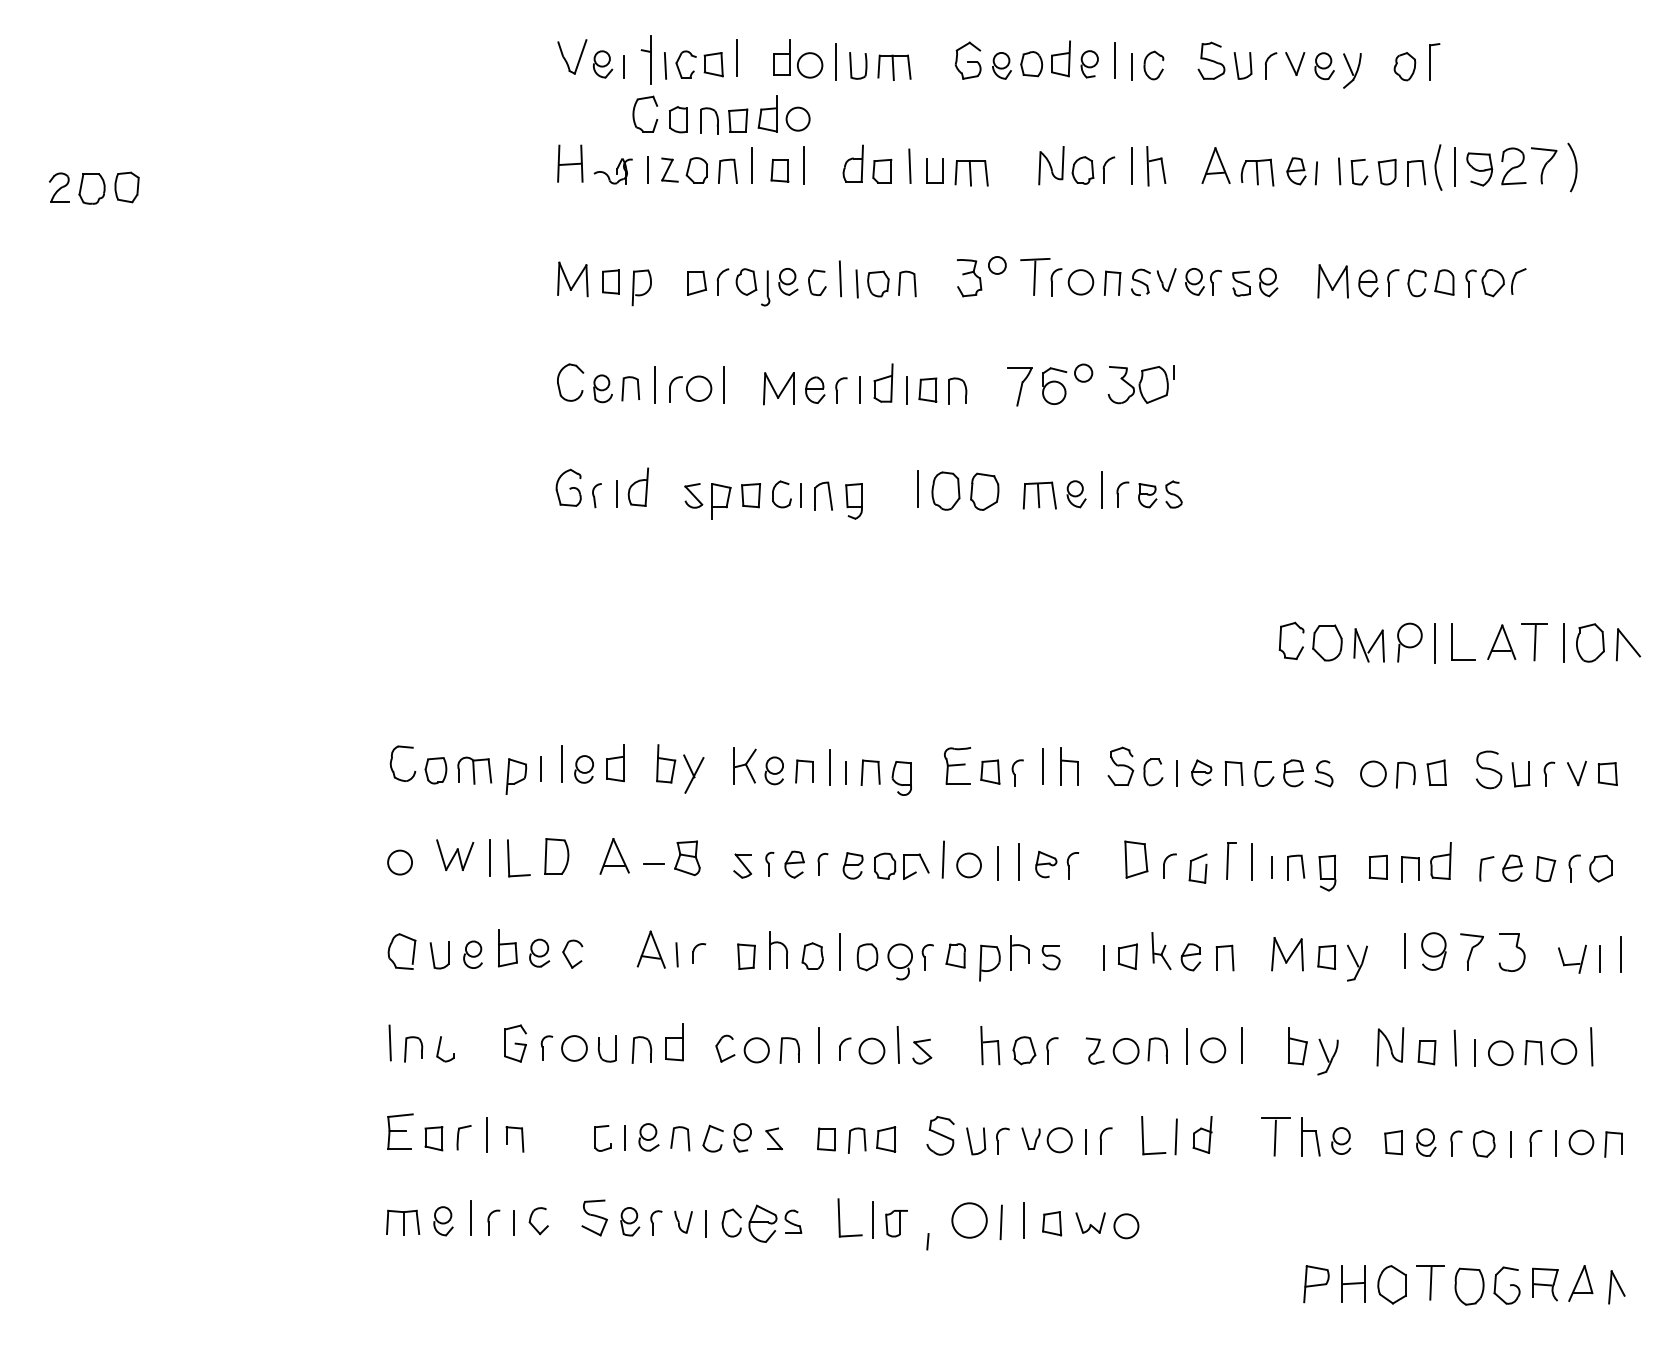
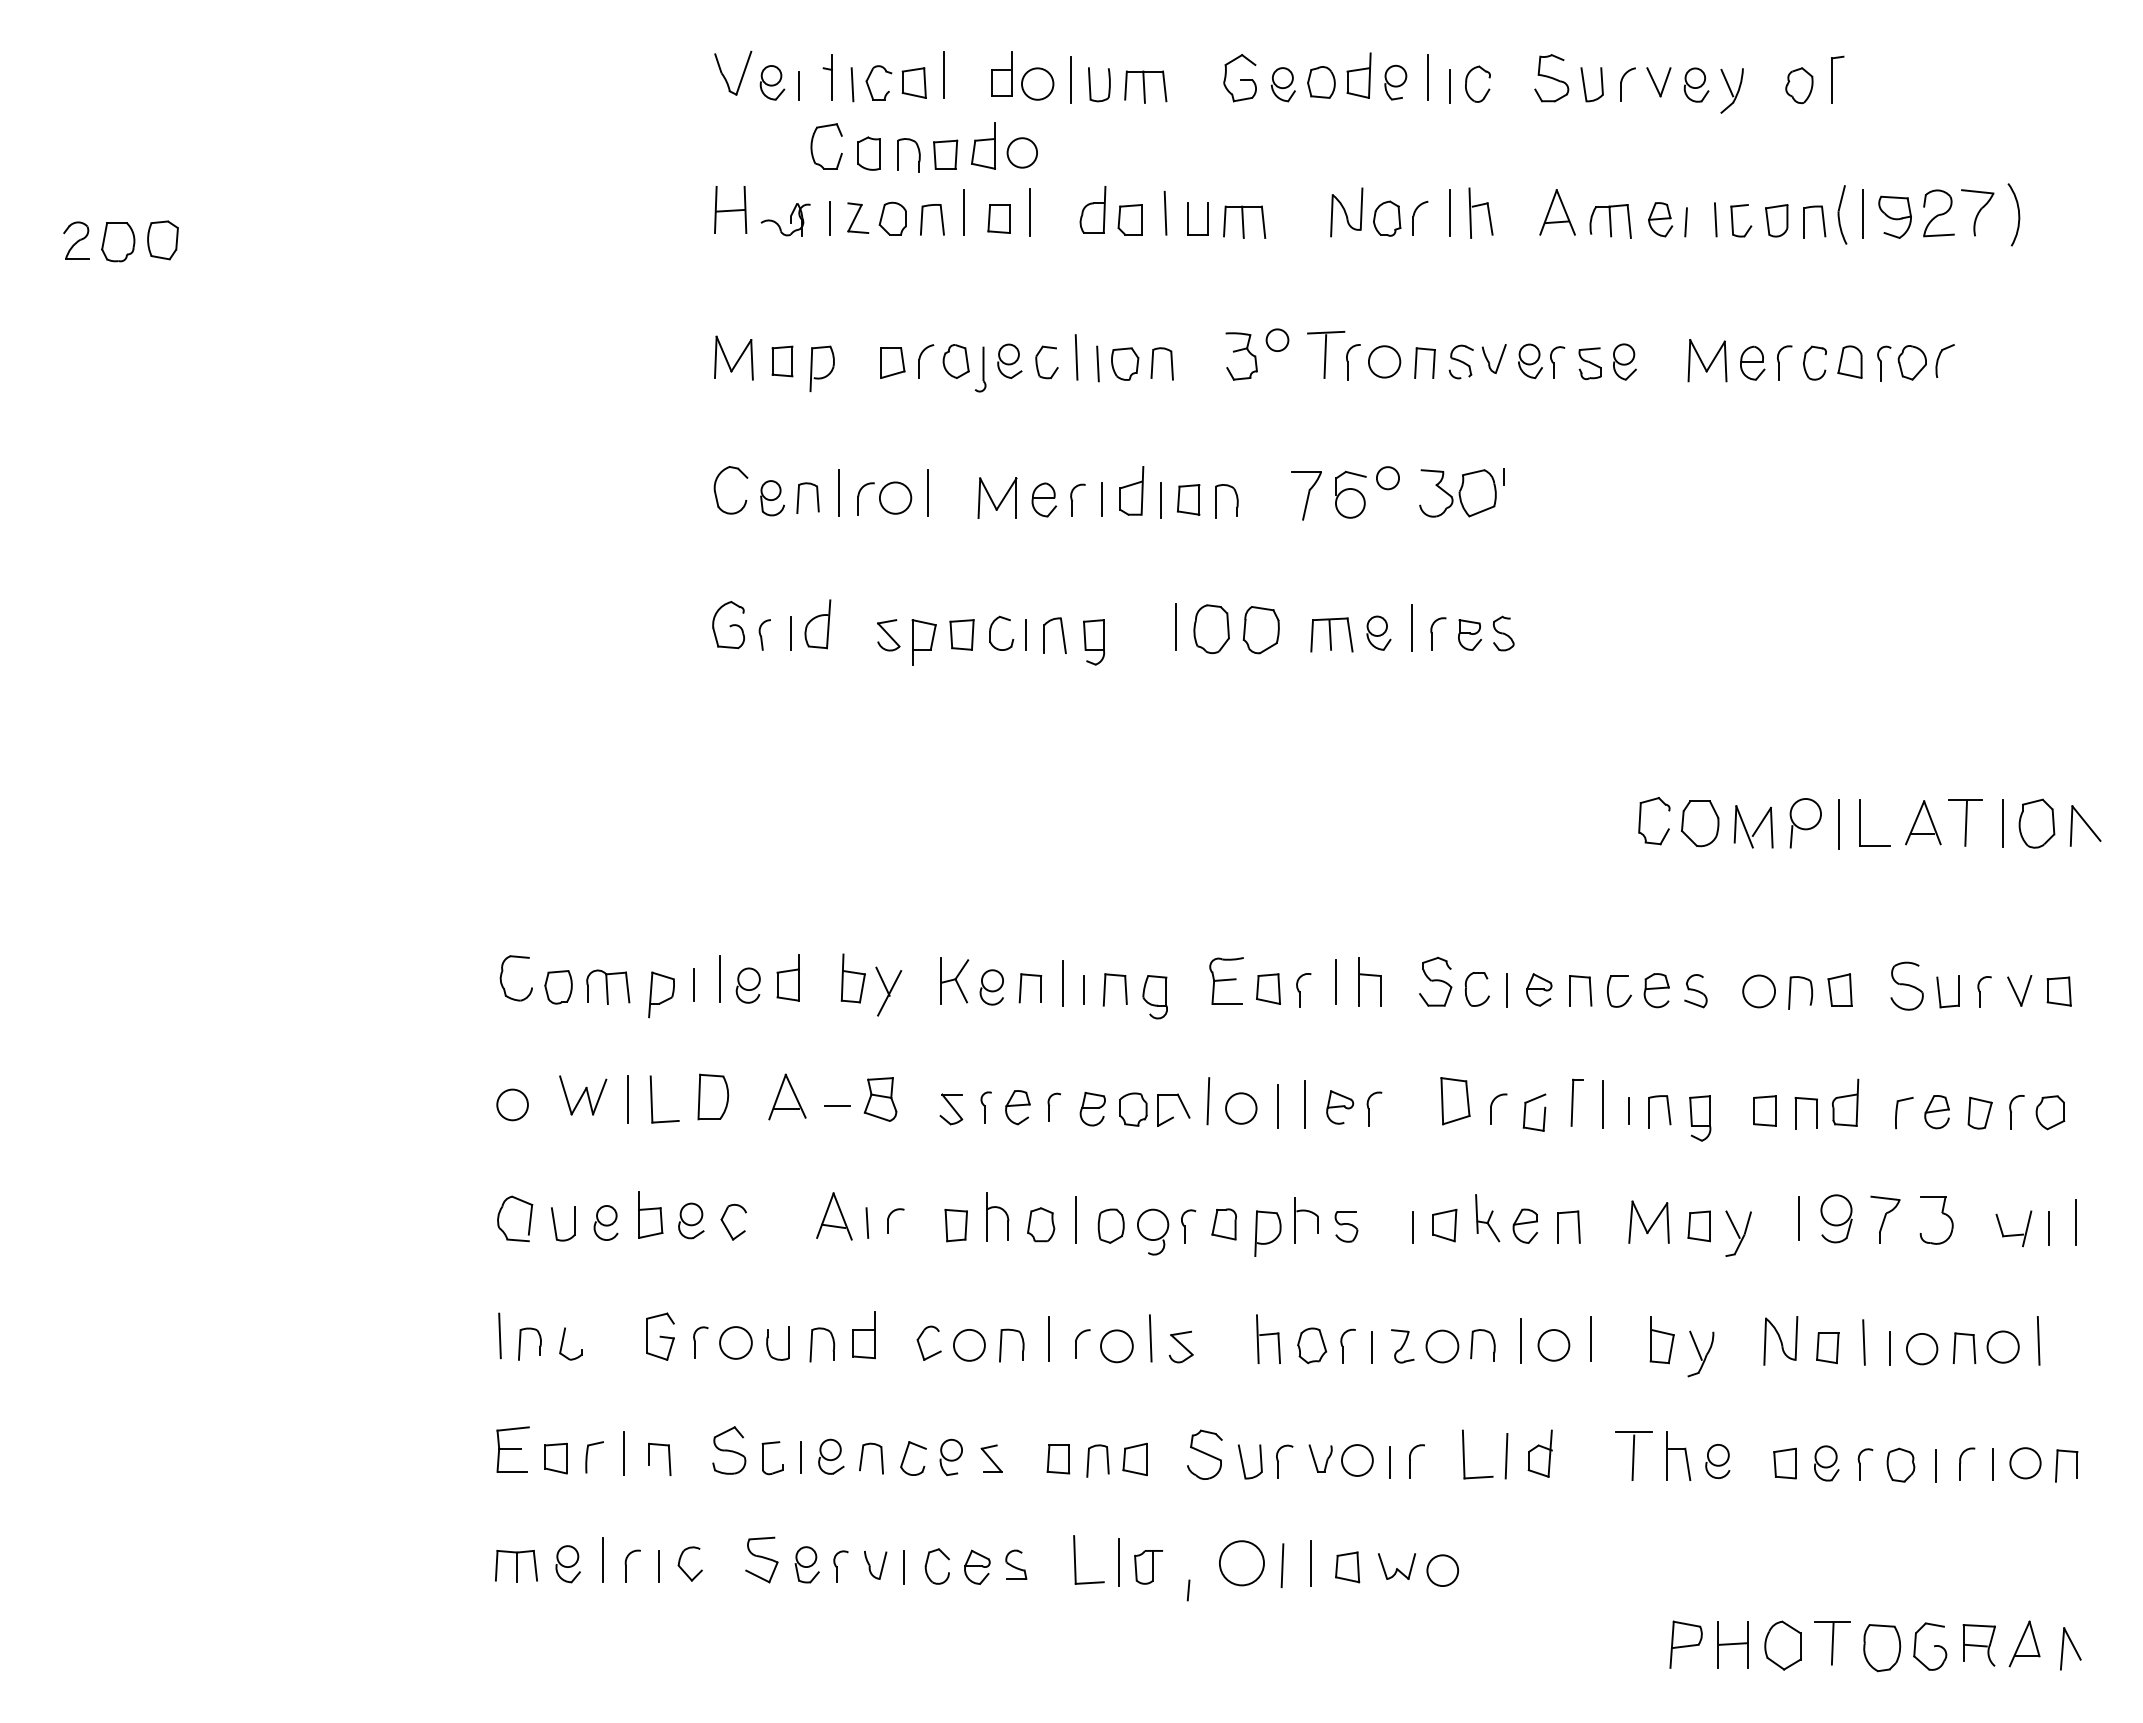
part: (645, 60) -> (827, 77), size x0.71
line: (1071, 1052) -> (1372, 1347), added
part: (569, 1132) -> (729, 1450), added
part: (763, 1223) -> (977, 1566), size x0.71

